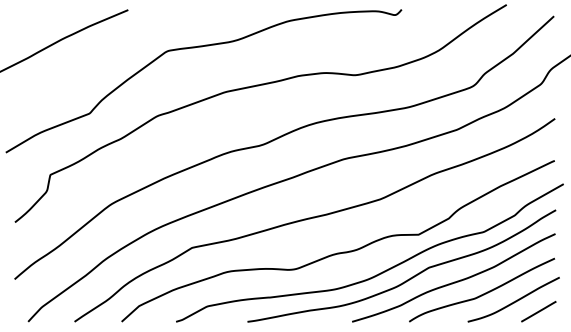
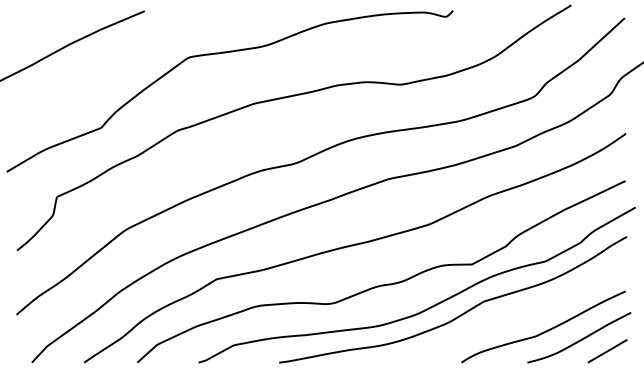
curve: (454, 281) -> (512, 317), removed

